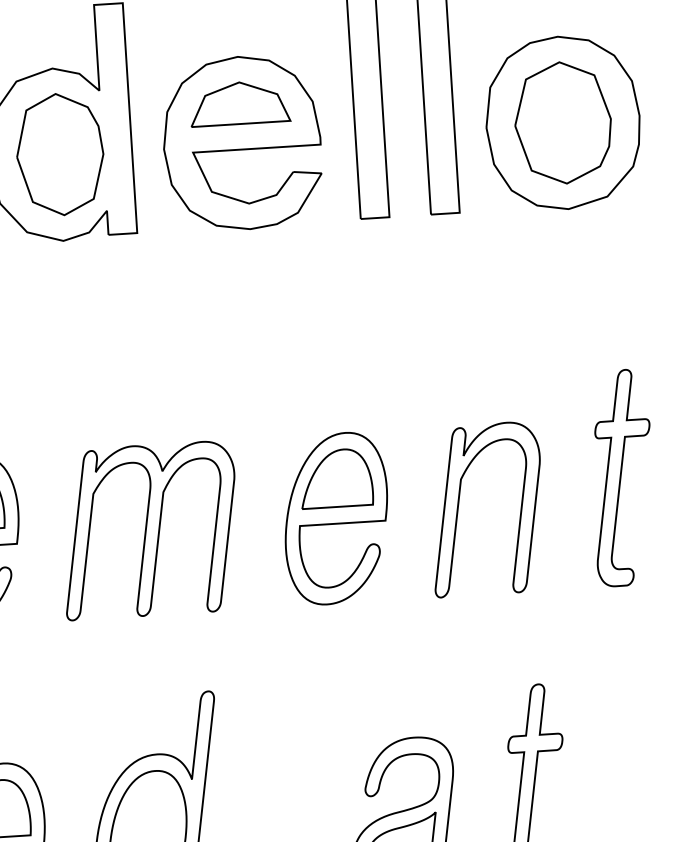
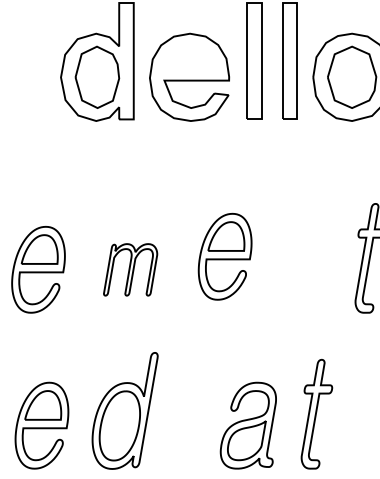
part: (239, 101) -> (189, 56), removed
part: (460, 502) -> (288, 265), removed
part: (335, 518) -> (224, 256), moved
part: (149, 529) -> (130, 269), size x0.6

